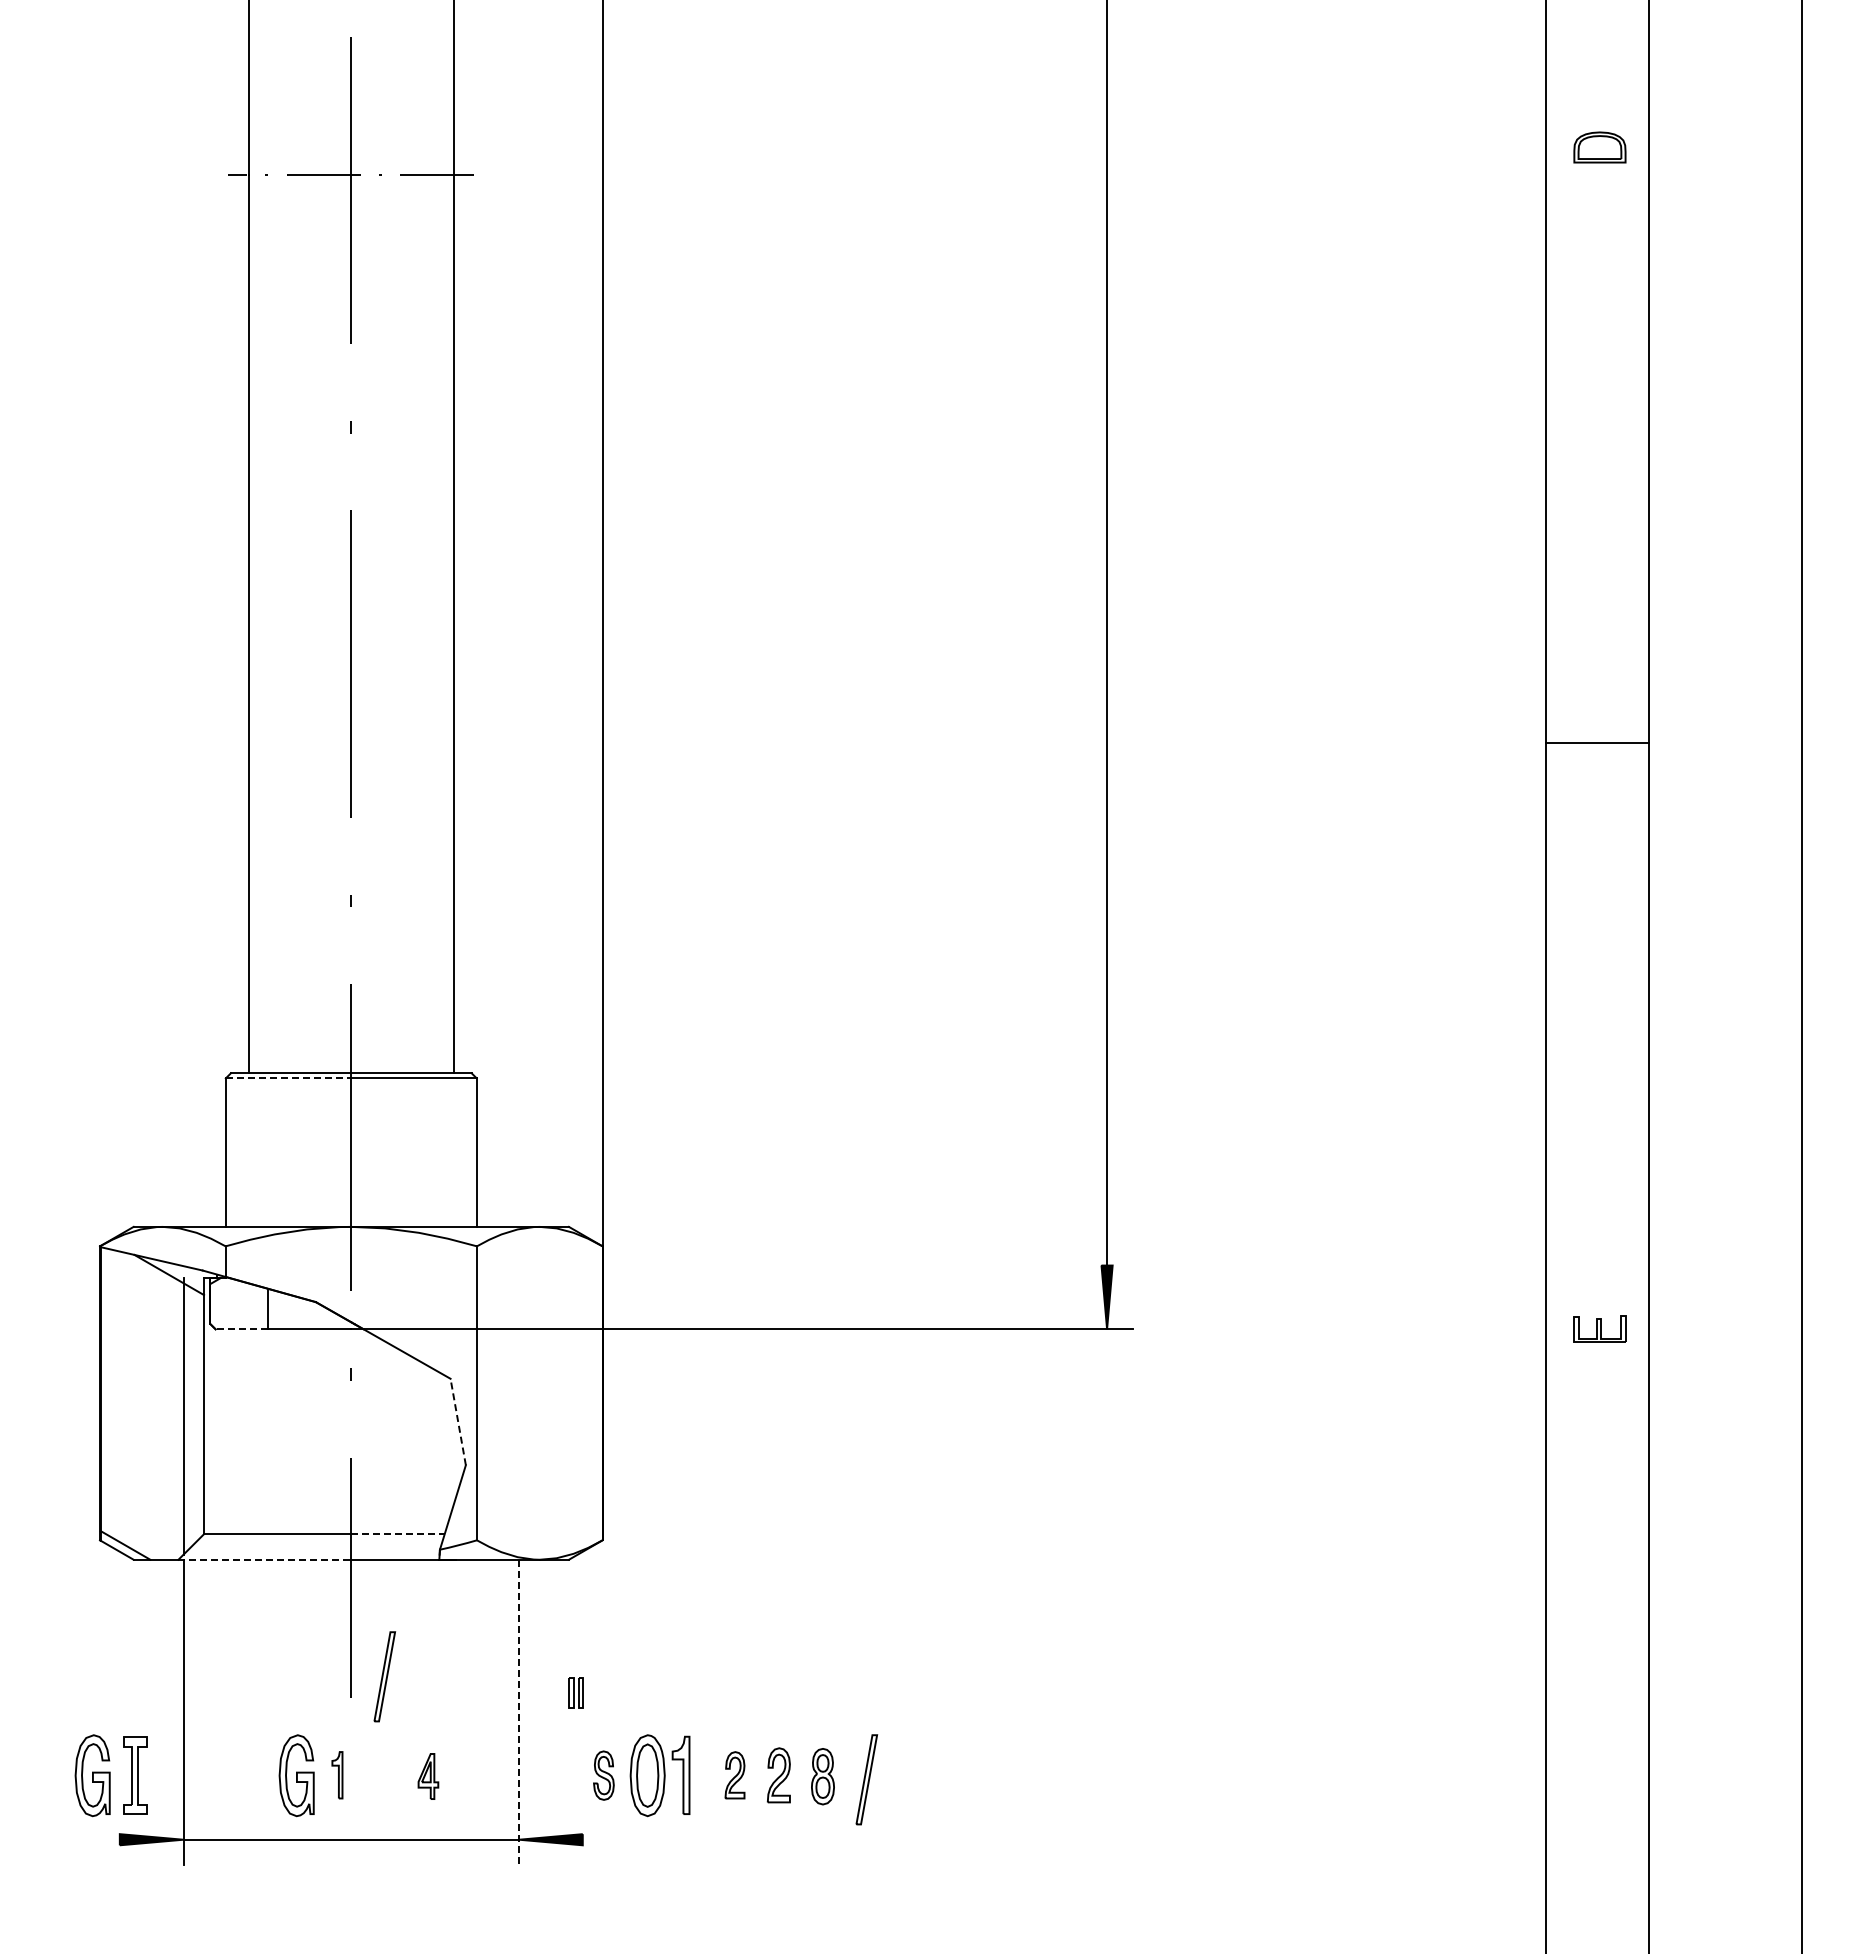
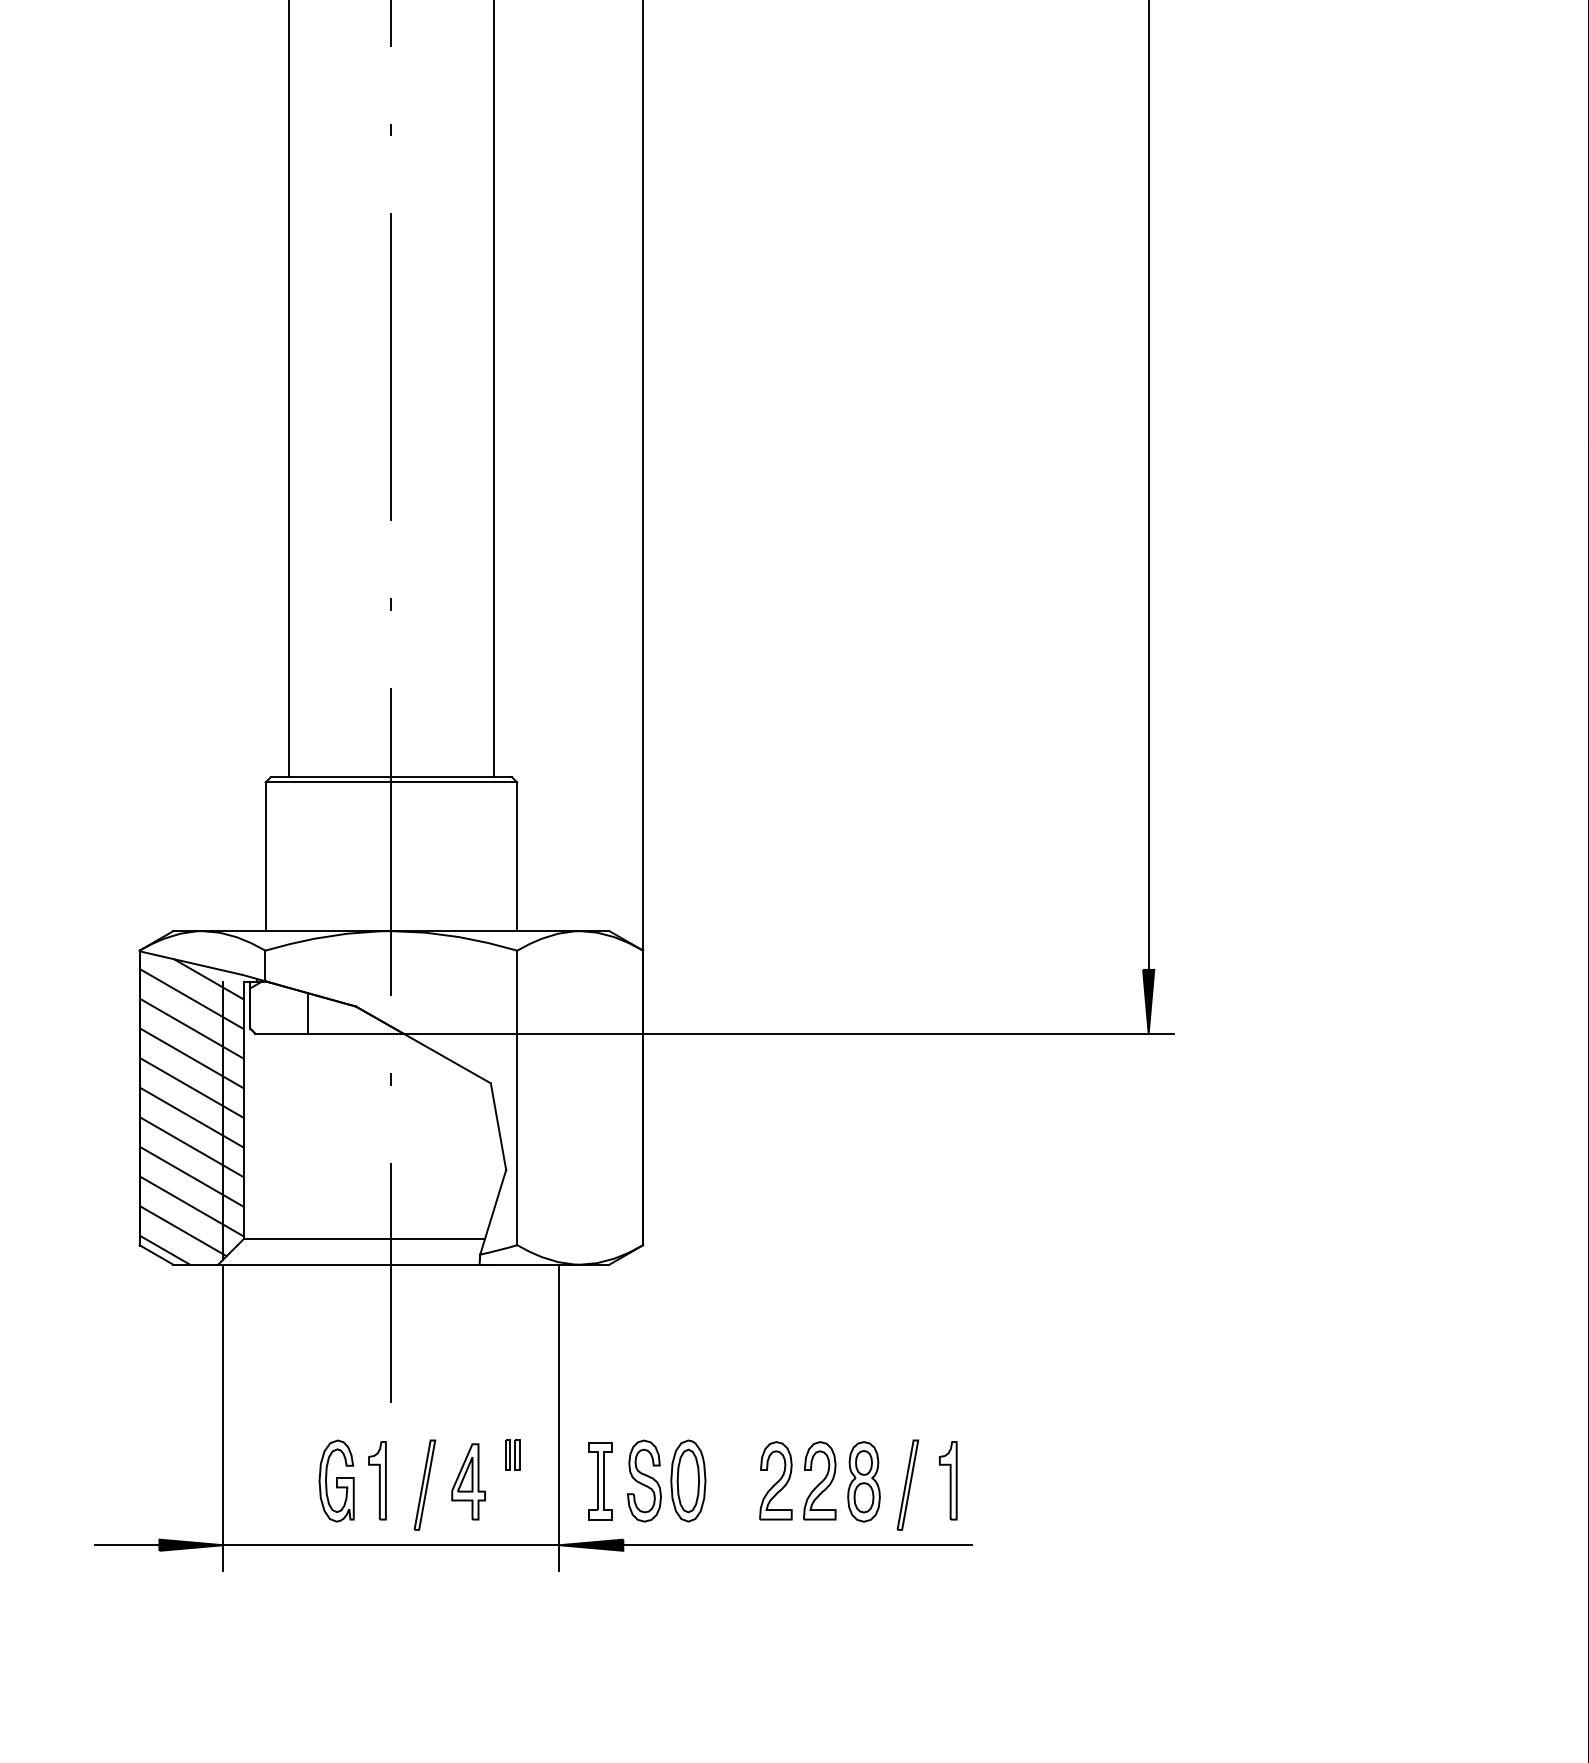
line: (288, 1078) -> (328, 782), dashed -> solid
line: (152, 1294) -> (192, 998), added
line: (152, 1324) -> (192, 1028), added
line: (241, 1329) -> (281, 1033), dashed -> solid
line: (152, 1353) -> (192, 1058), added
line: (152, 1383) -> (192, 1088), added
line: (152, 1412) -> (192, 1117), added
line: (458, 1422) -> (498, 1127), dashed -> solid
line: (152, 1442) -> (192, 1147), added
line: (152, 1472) -> (192, 1177), added
line: (152, 1501) -> (192, 1206), added
line: (143, 1526) -> (183, 1231), added
line: (398, 1534) -> (438, 1239), dashed -> solid
line: (265, 1559) -> (305, 1264), dashed -> solid
part: (384, 1676) -> (424, 1484), moved
part: (575, 1692) -> (511, 1454), moved
line: (519, 1712) -> (559, 1417), dashed -> solid
part: (337, 1774) -> (377, 1479), size x1.67
part: (680, 1774) -> (947, 1479), moved
part: (734, 1774) -> (775, 1479), size x1.67
part: (778, 1774) -> (819, 1479), size x1.43
part: (92, 1775) -> (132, 1480), removed
part: (135, 1775) -> (601, 1480), moved
part: (603, 1775) -> (644, 1480), size x1.67
part: (428, 1776) -> (468, 1481), size x1.67
part: (822, 1776) -> (863, 1481), size x1.43
line: (87, 1839) -> (127, 1544), added
line: (756, 1839) -> (797, 1544), added

